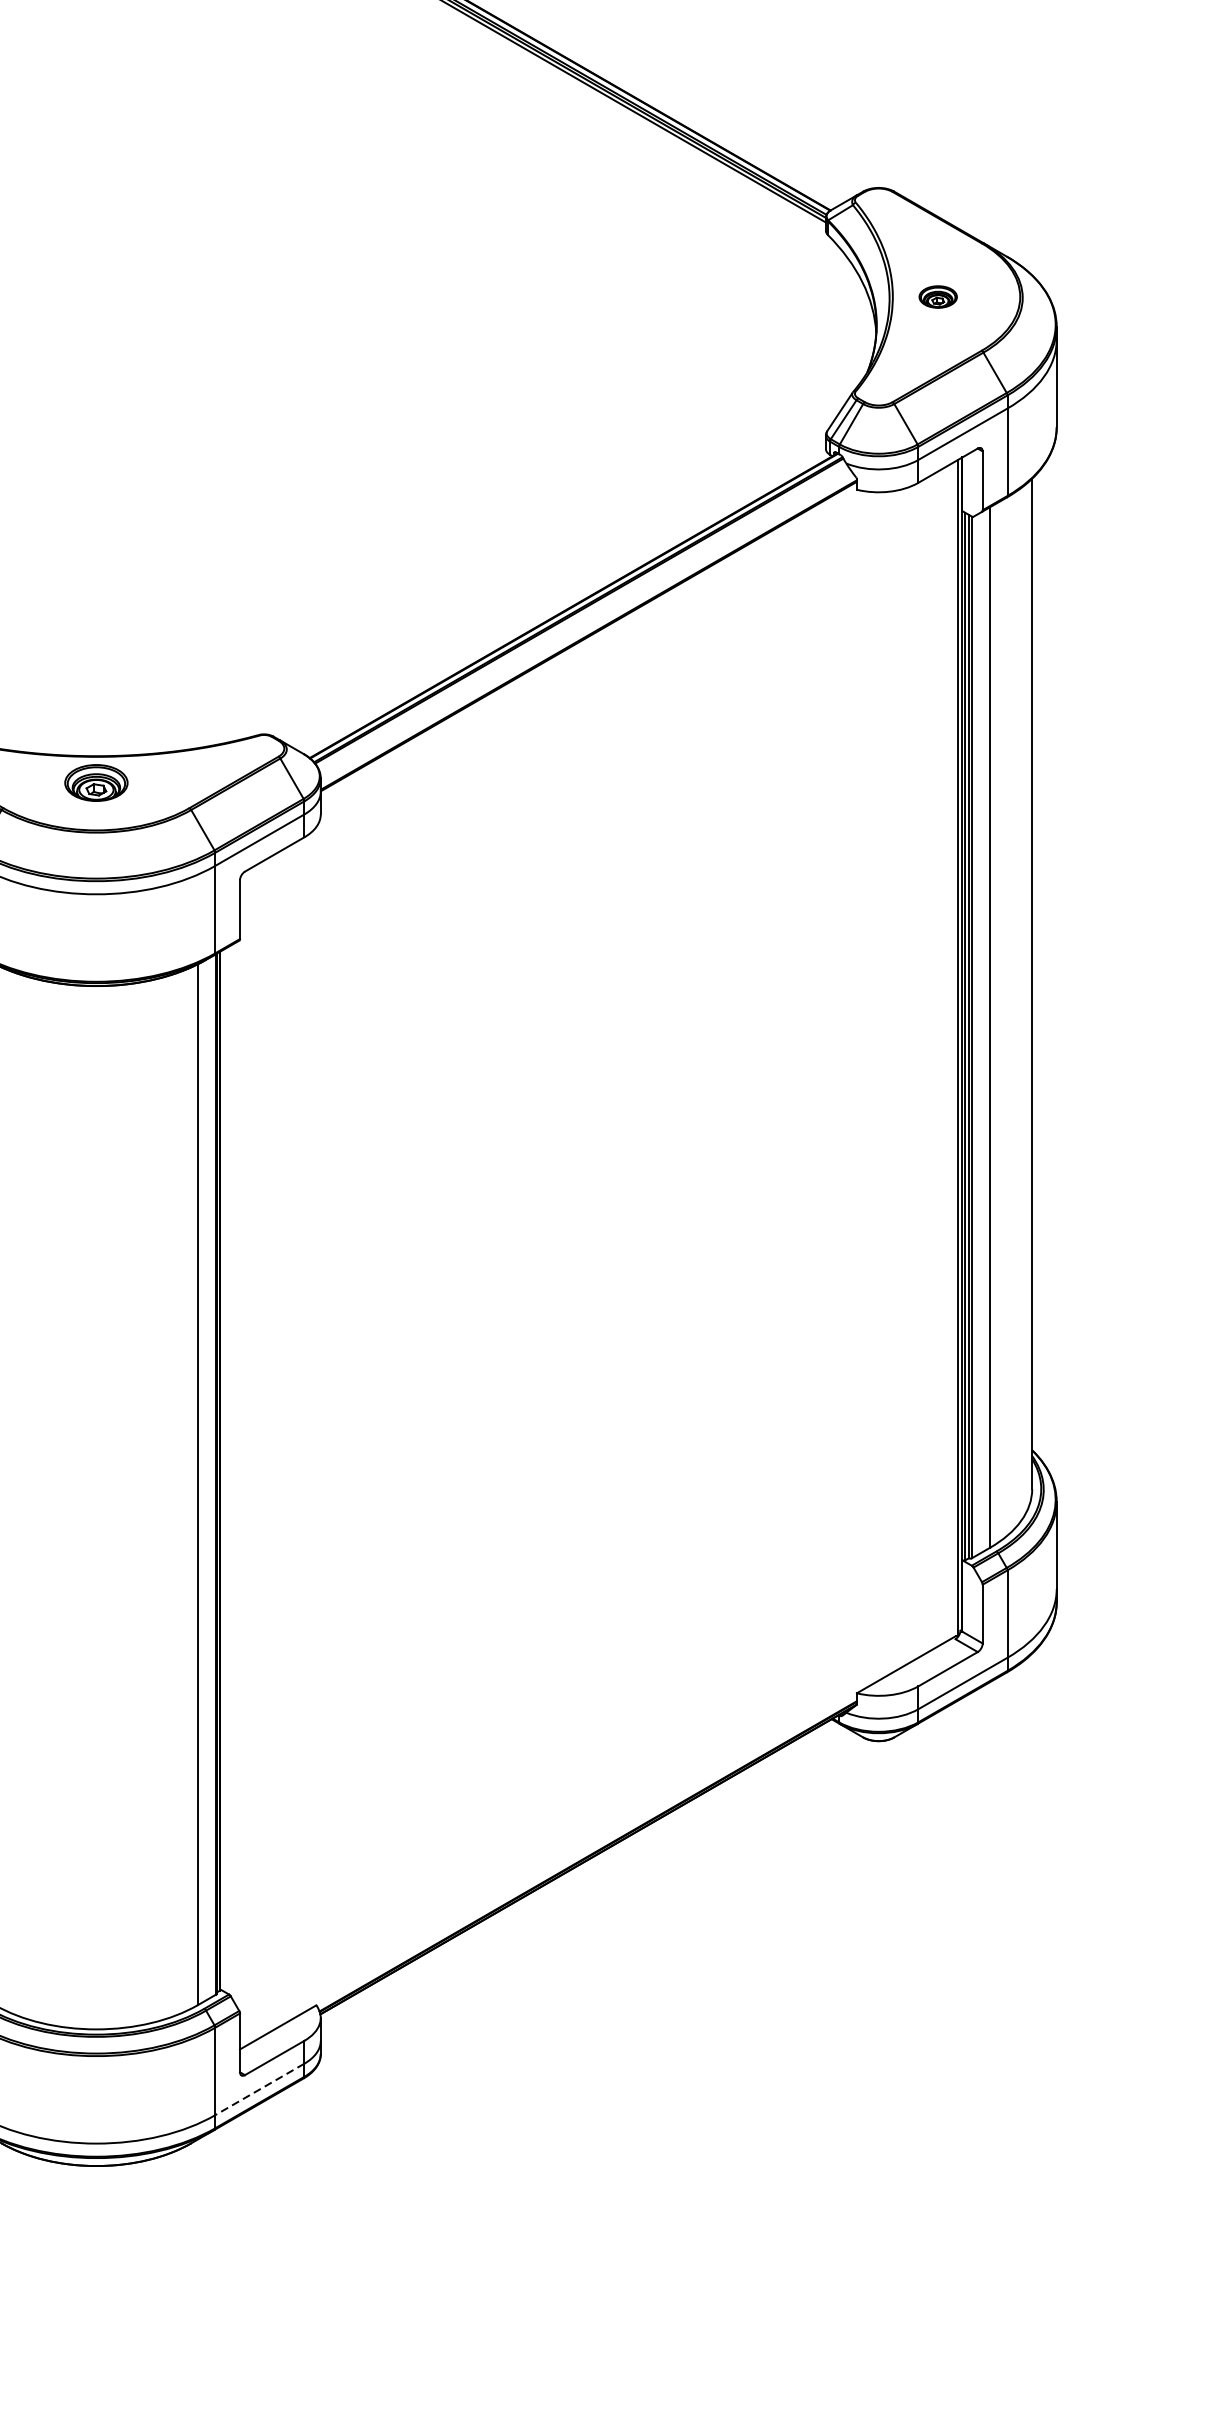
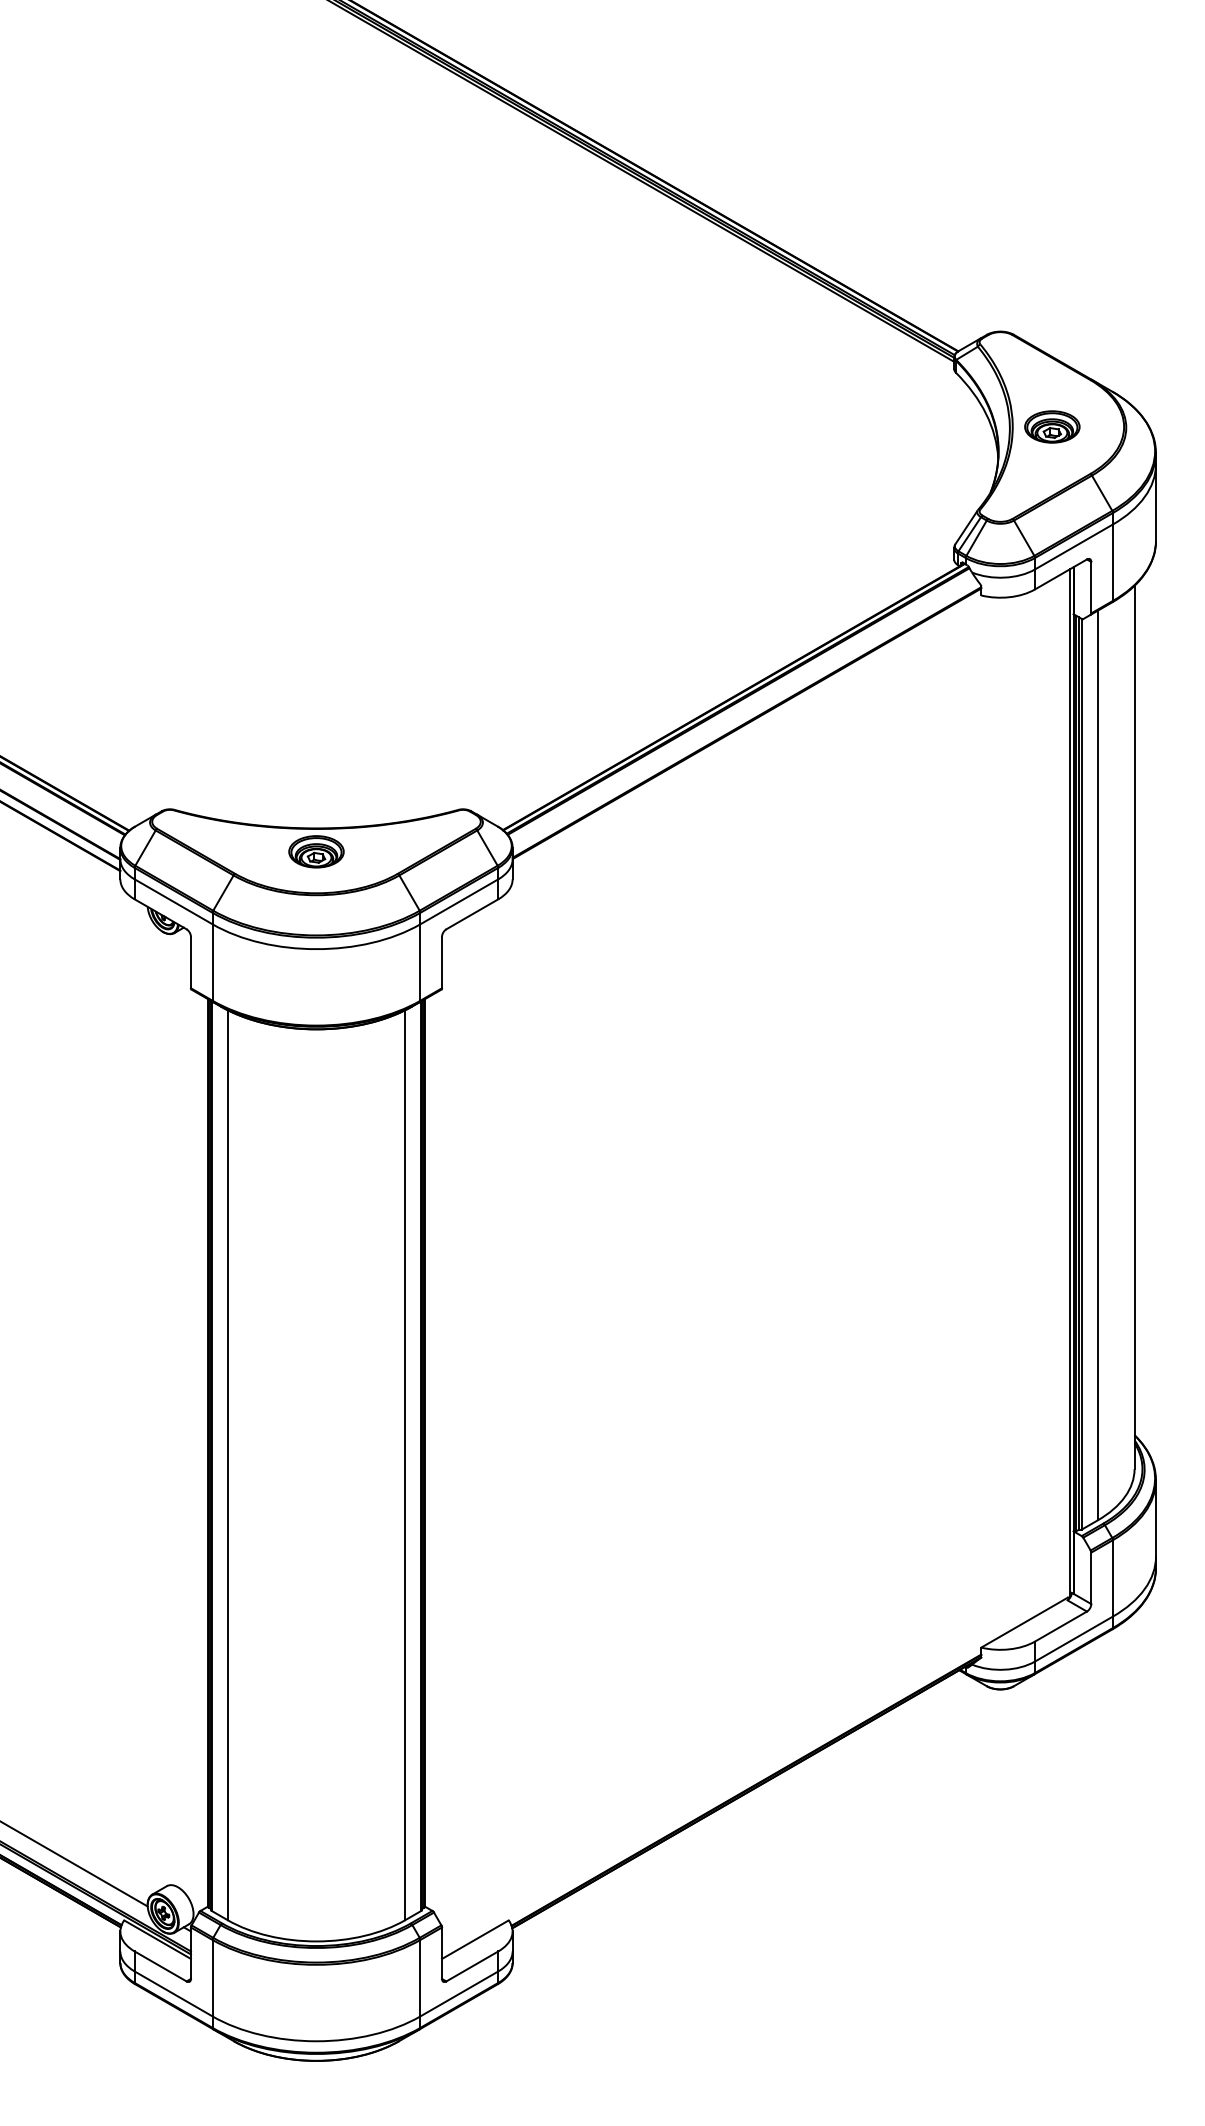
part: (938, 296) -> (1052, 426), size x1.67
line: (260, 2088) -> (459, 1993), dashed -> solid

